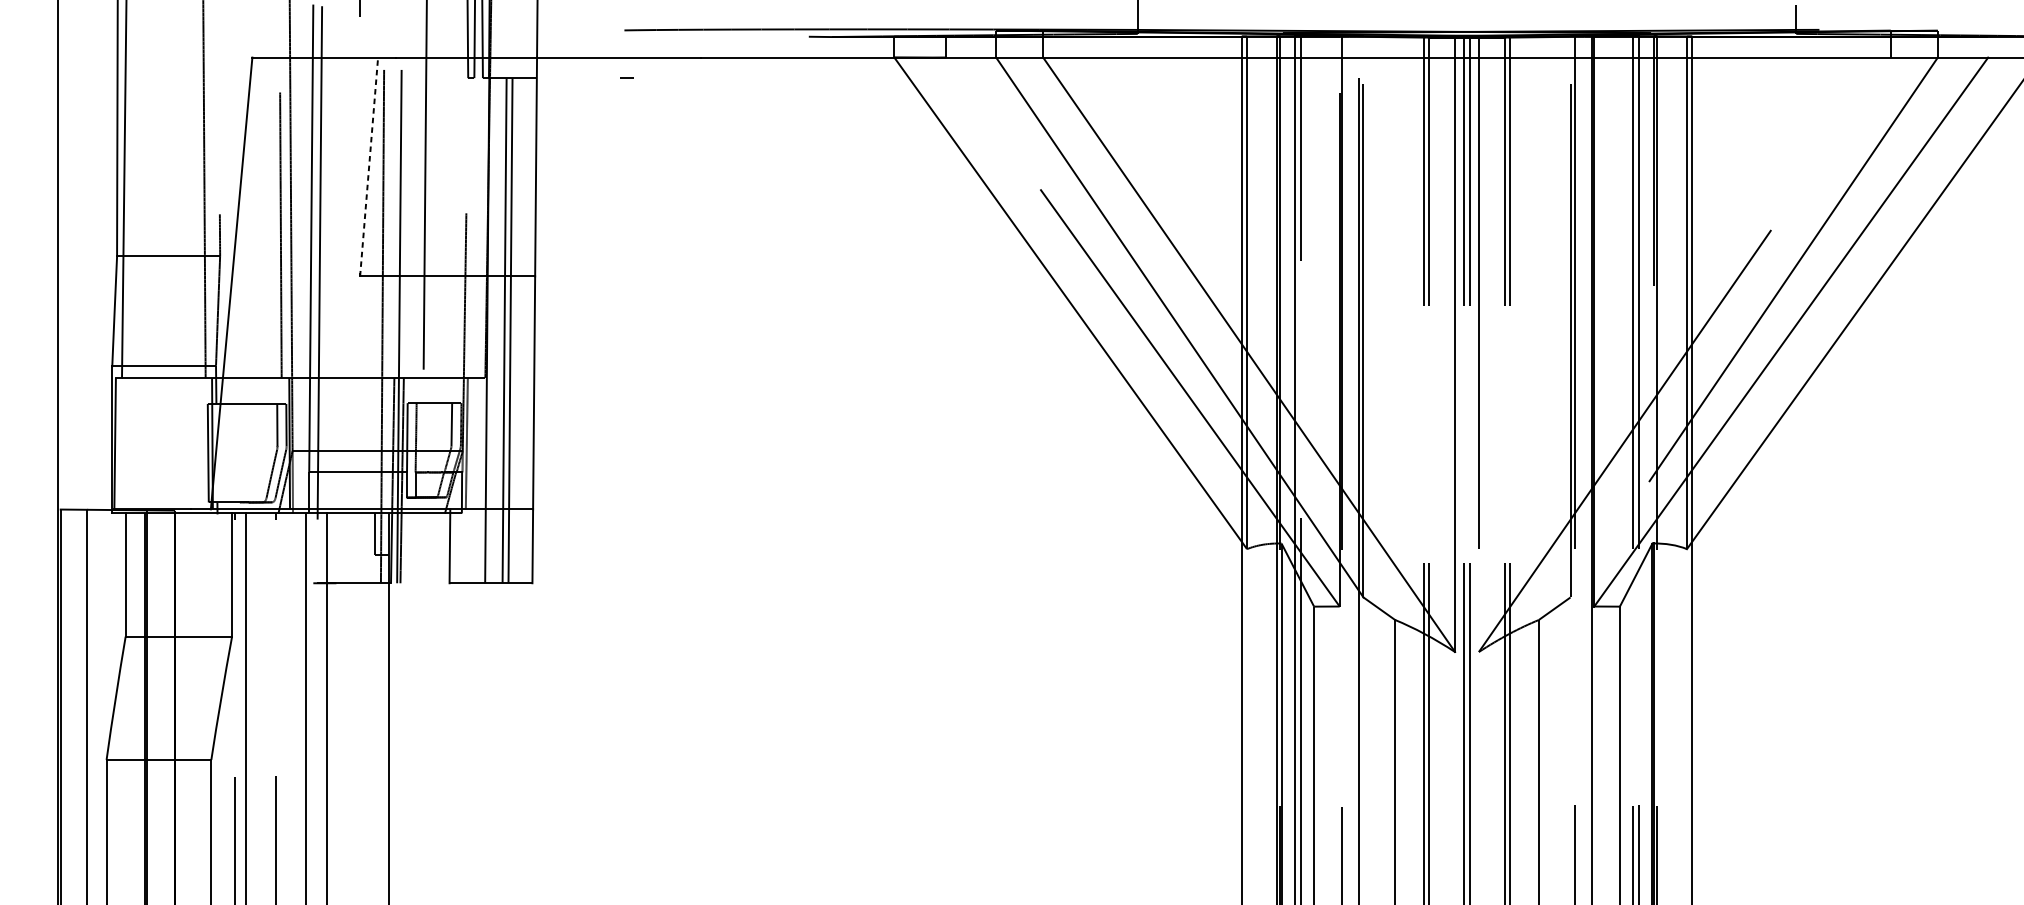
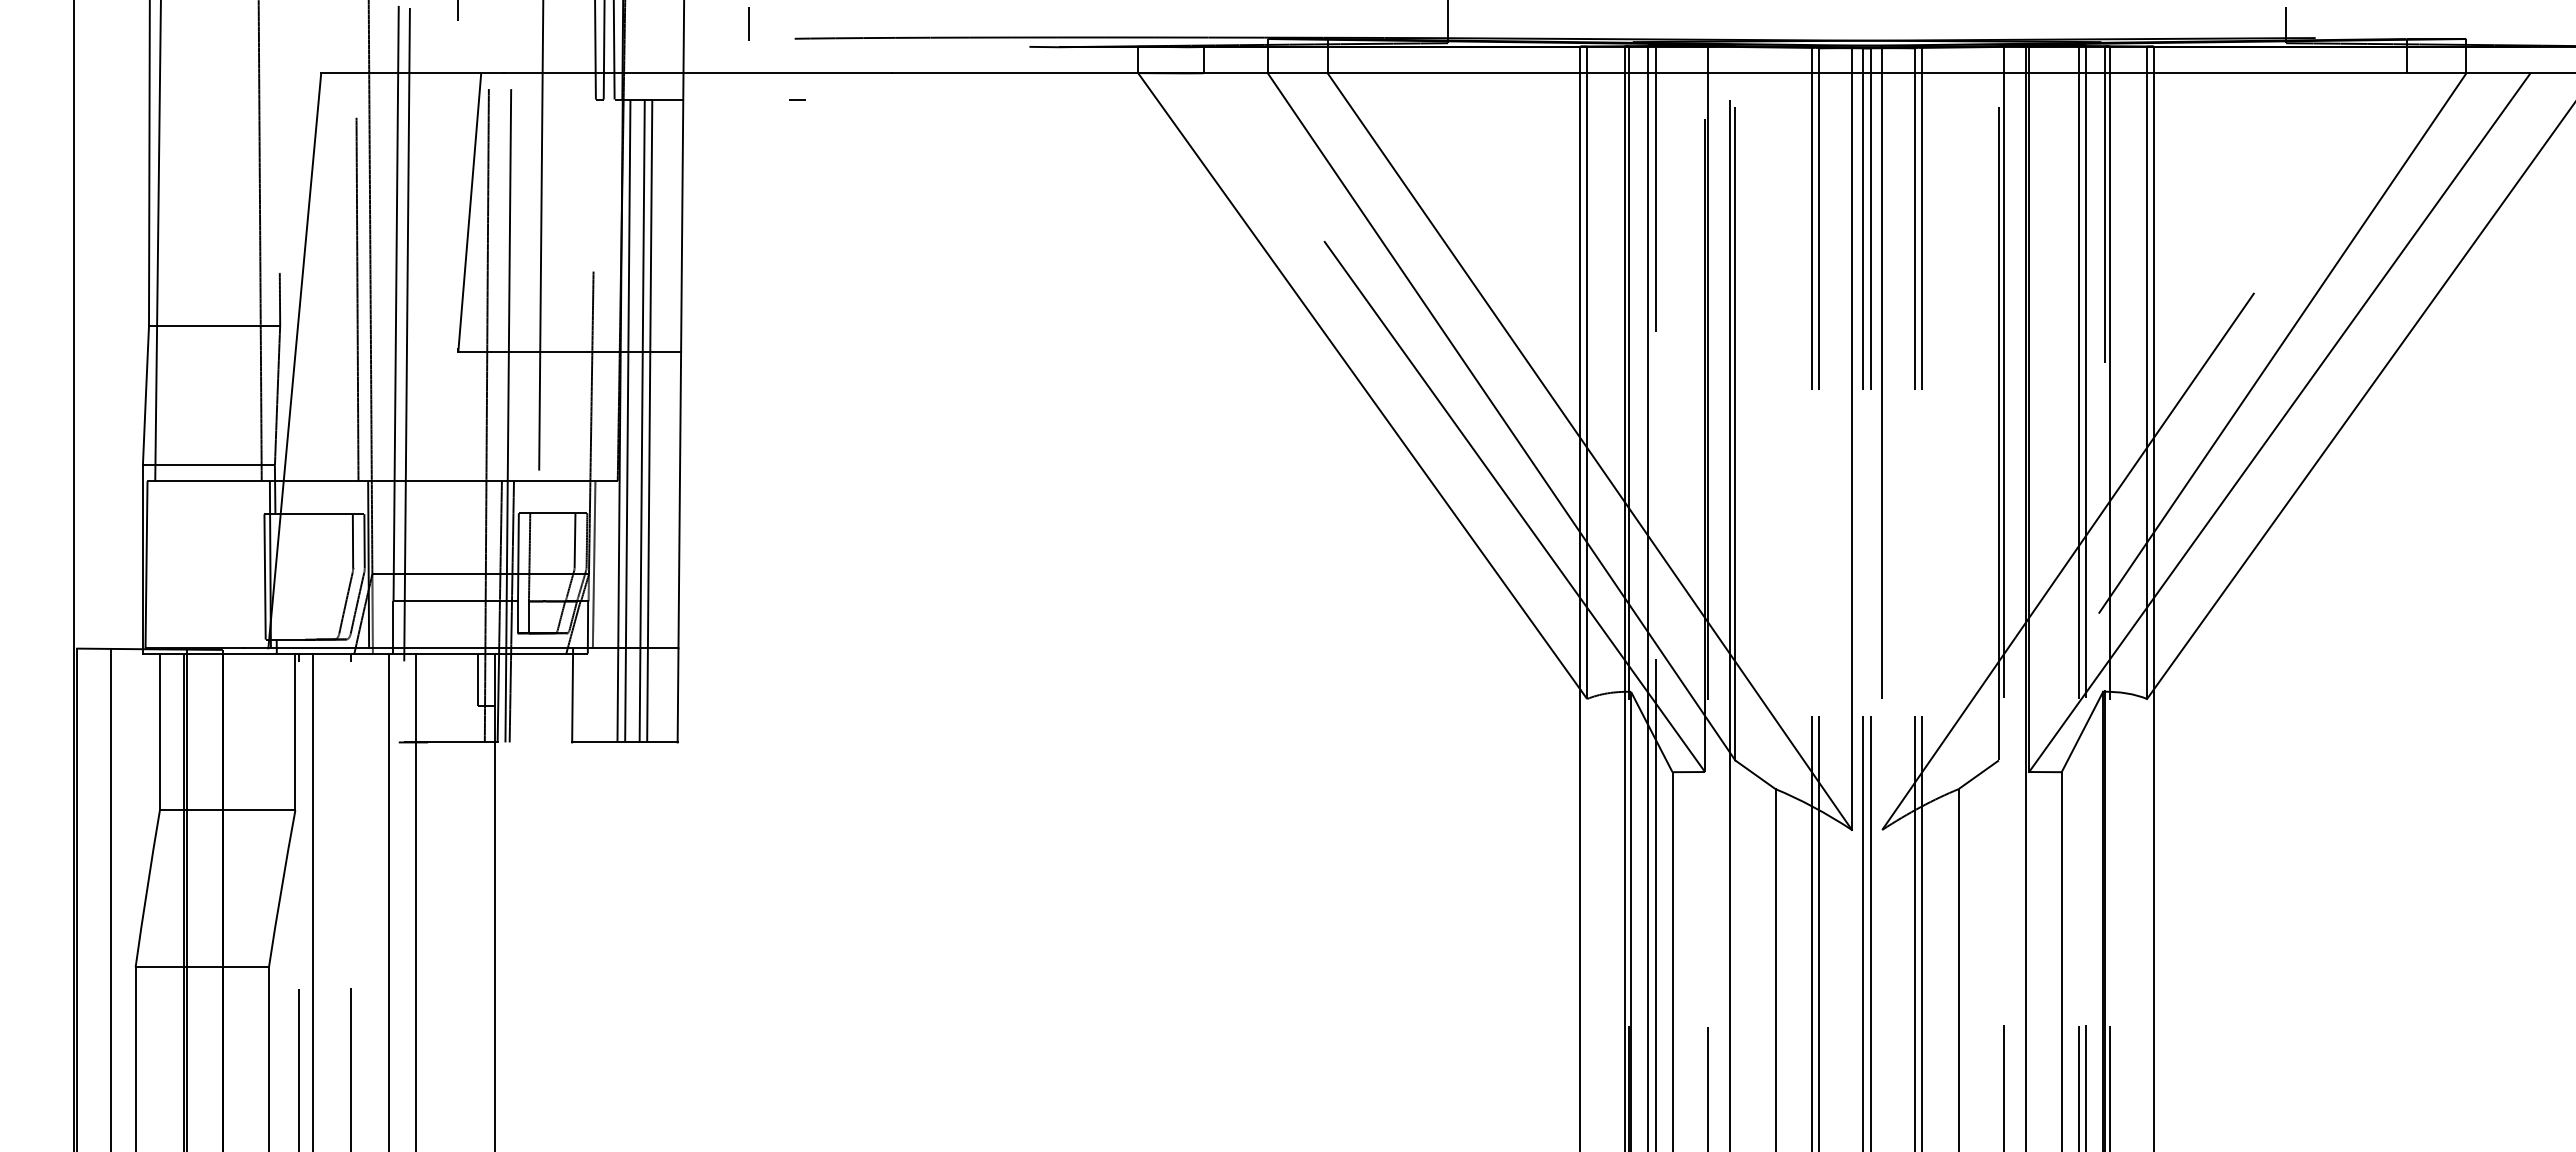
line: (588, 18) -> (748, 23), added
line: (368, 166) -> (469, 212), dashed -> solid
line: (493, 330) -> (627, 420), added

